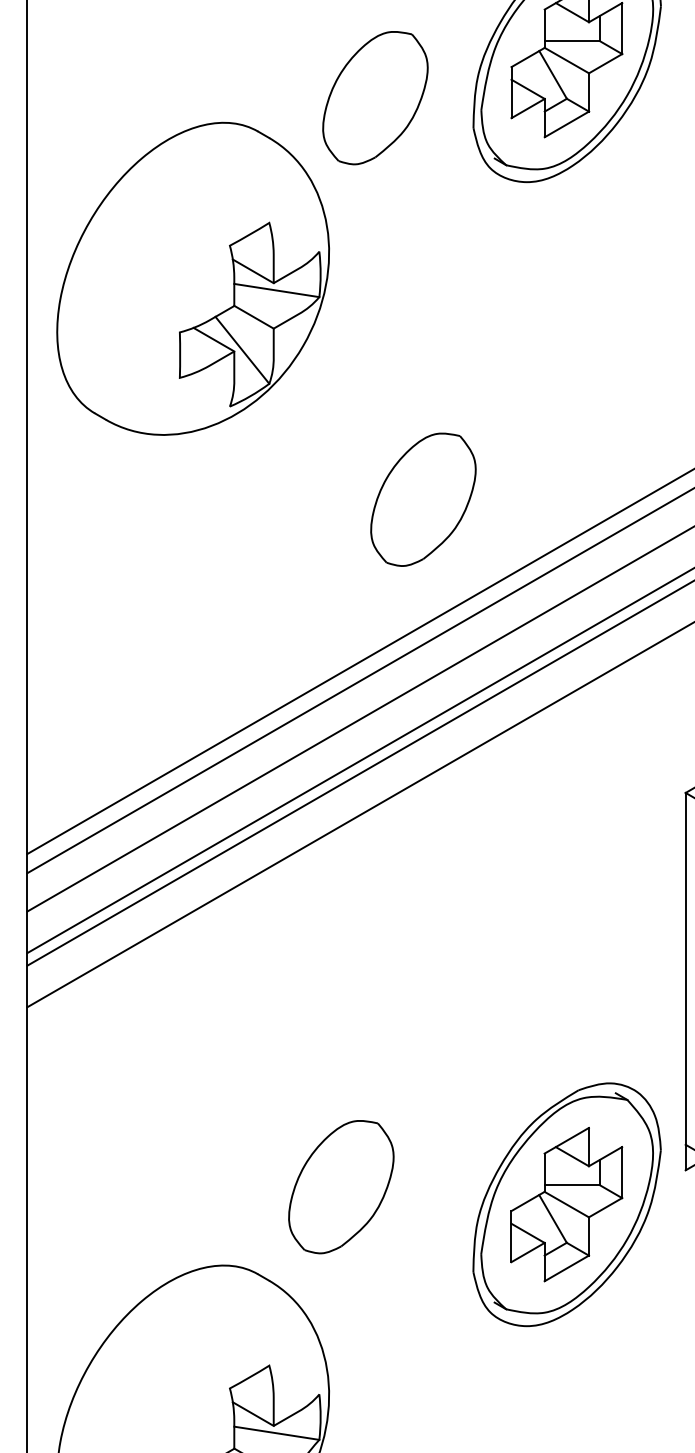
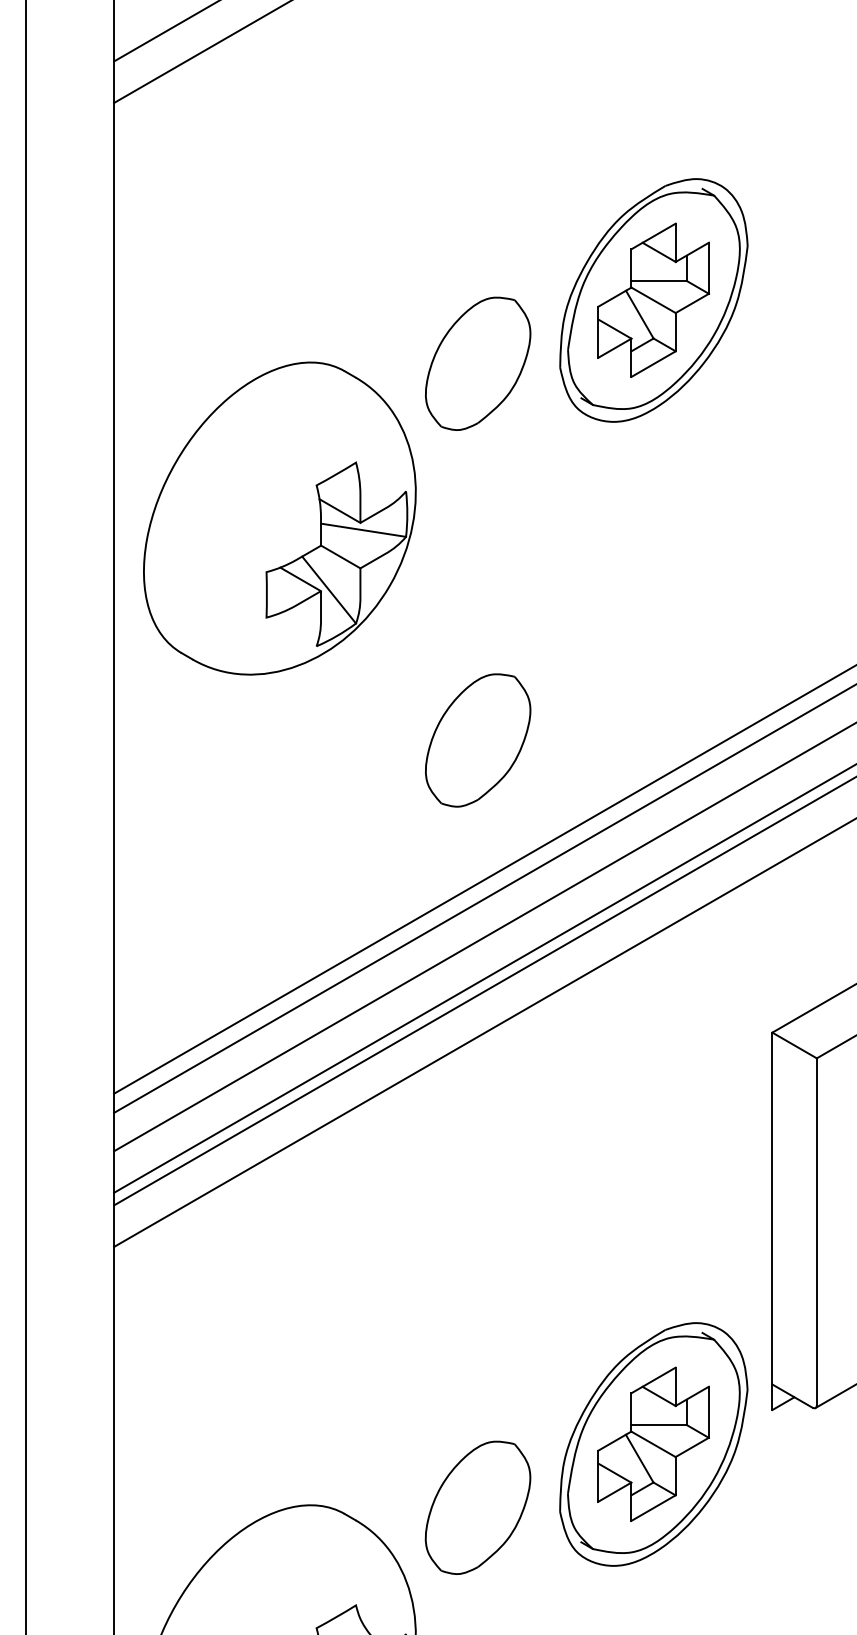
part: (375, 97) -> (478, 363), moved
part: (423, 499) -> (478, 740), moved
part: (340, 1186) -> (477, 1507), moved

